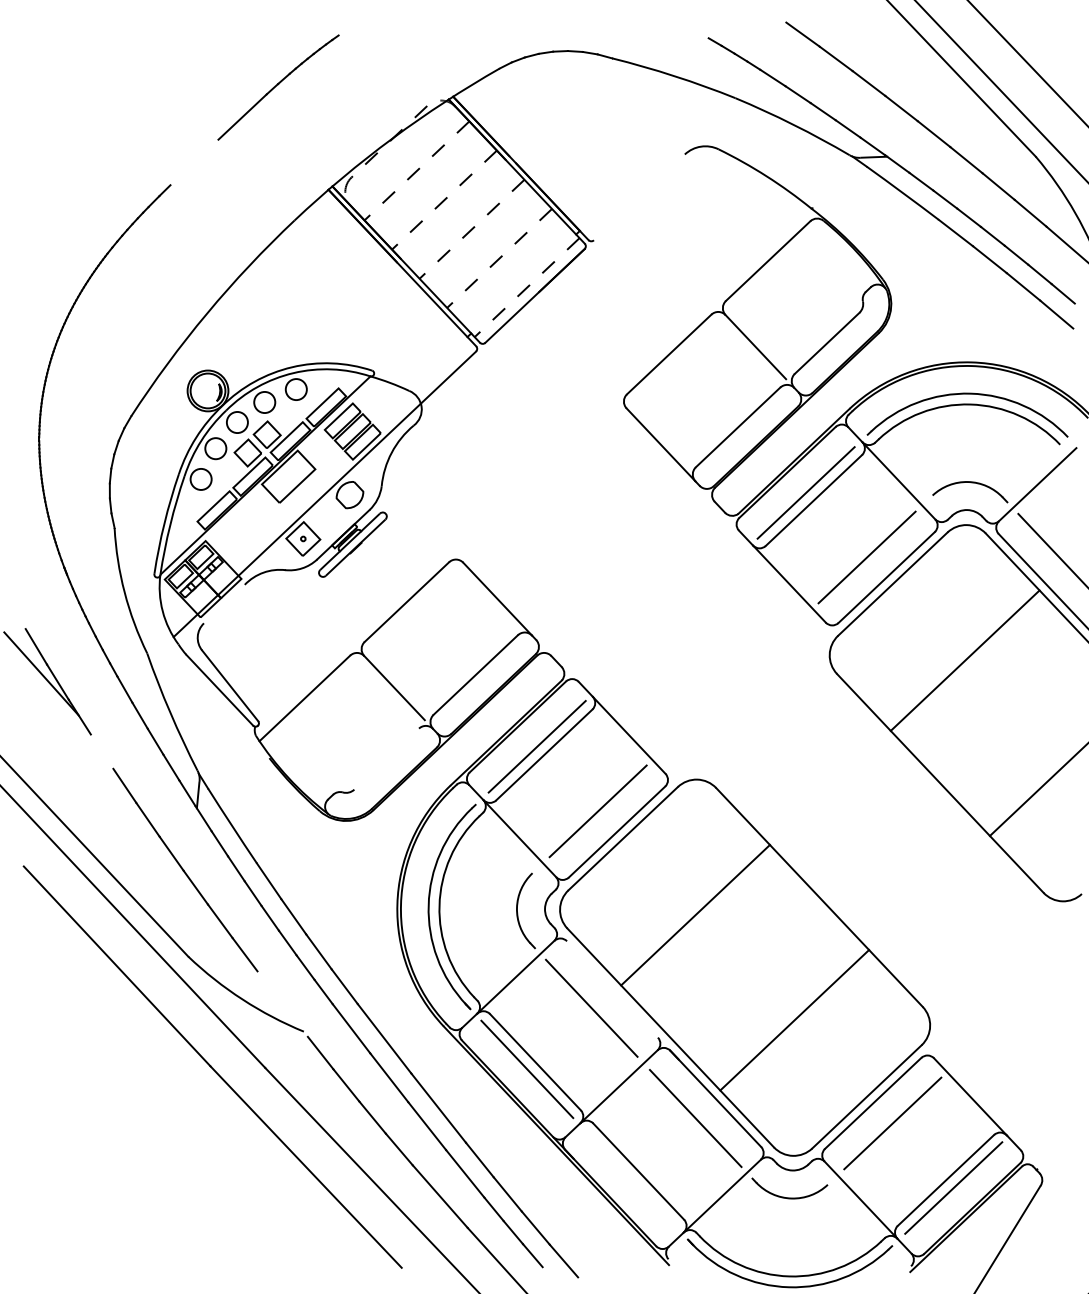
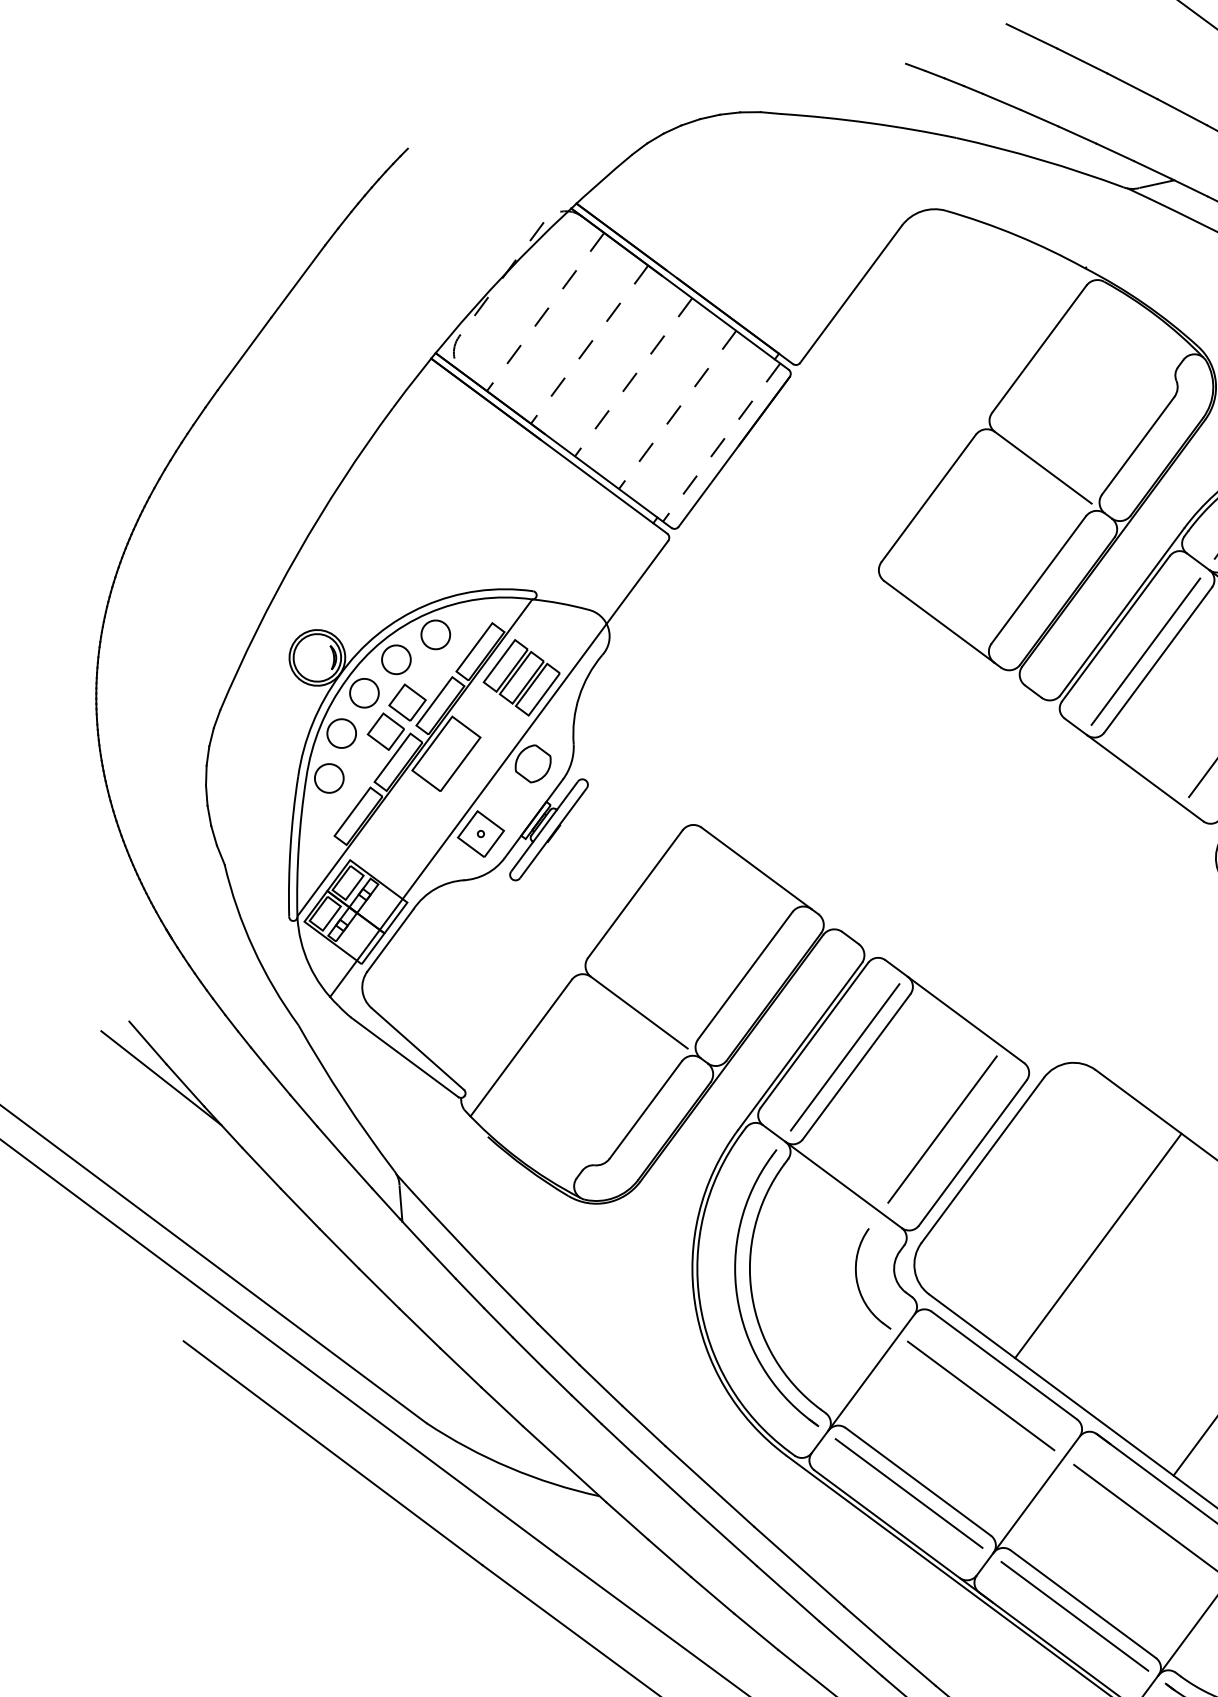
line: (194, 162) -> (244, 353), added
line: (638, 197) -> (849, 294), added
line: (223, 603) -> (389, 939), added
line: (101, 751) -> (260, 1168), added
line: (386, 758) -> (645, 1109), added
line: (612, 989) -> (1004, 1365), added
line: (282, 1003) -> (564, 1463), added
line: (630, 1178) -> (1073, 1615), added

